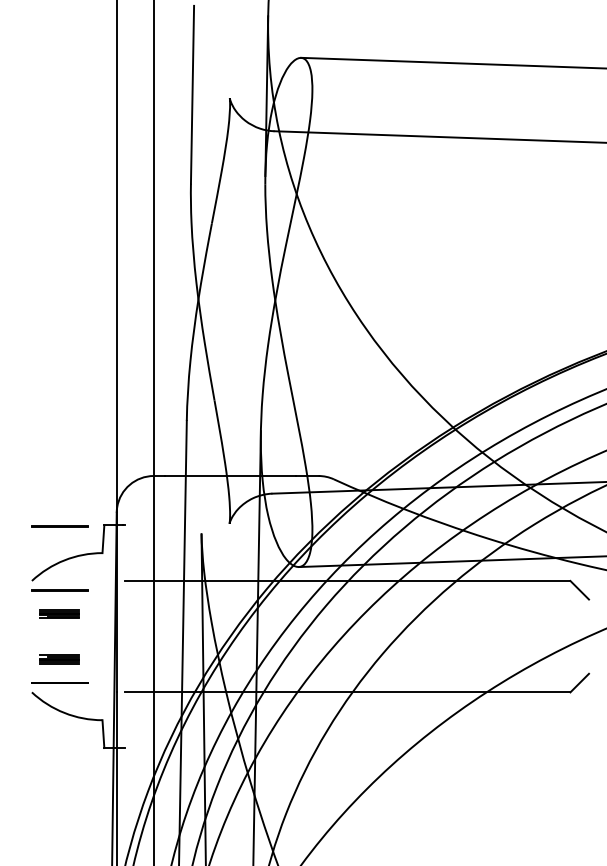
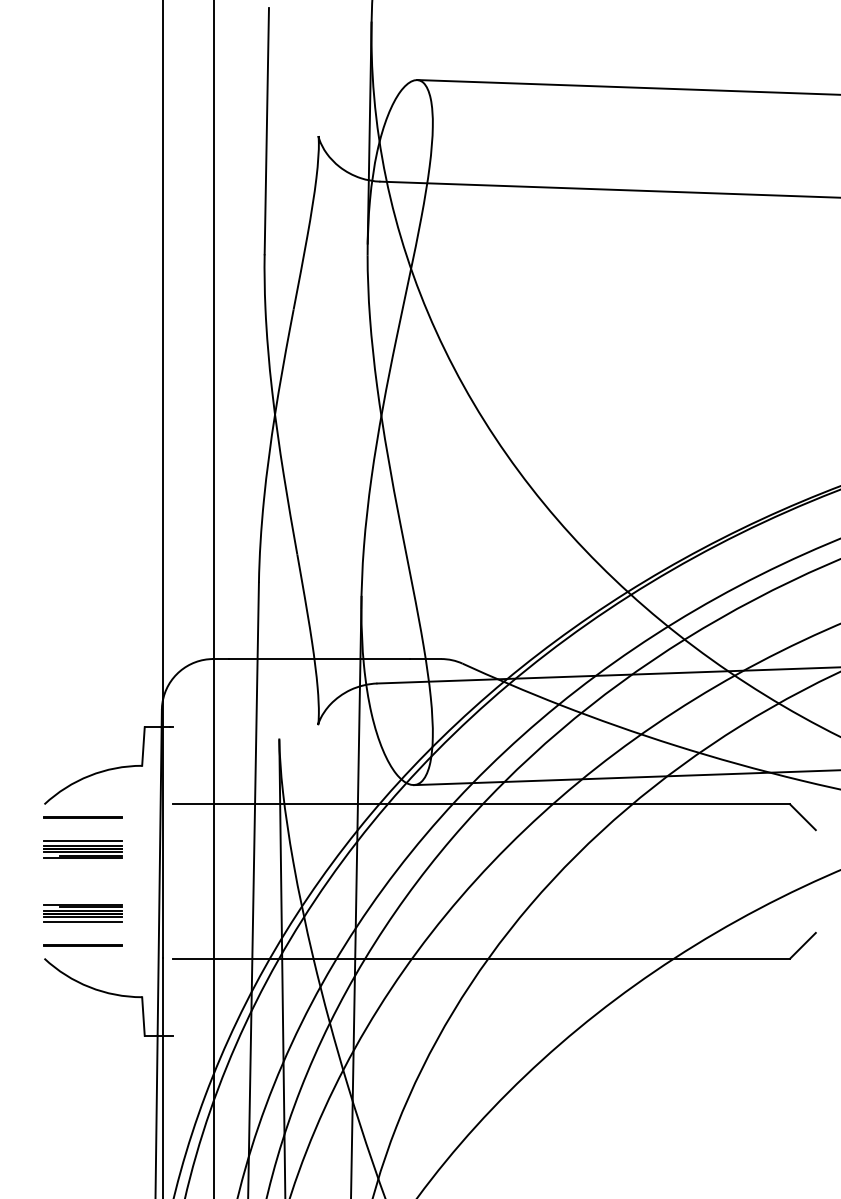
line: (59, 526) -> (82, 728), removed
part: (59, 613) -> (82, 849), size x1.43
part: (59, 659) -> (82, 913), size x1.43

